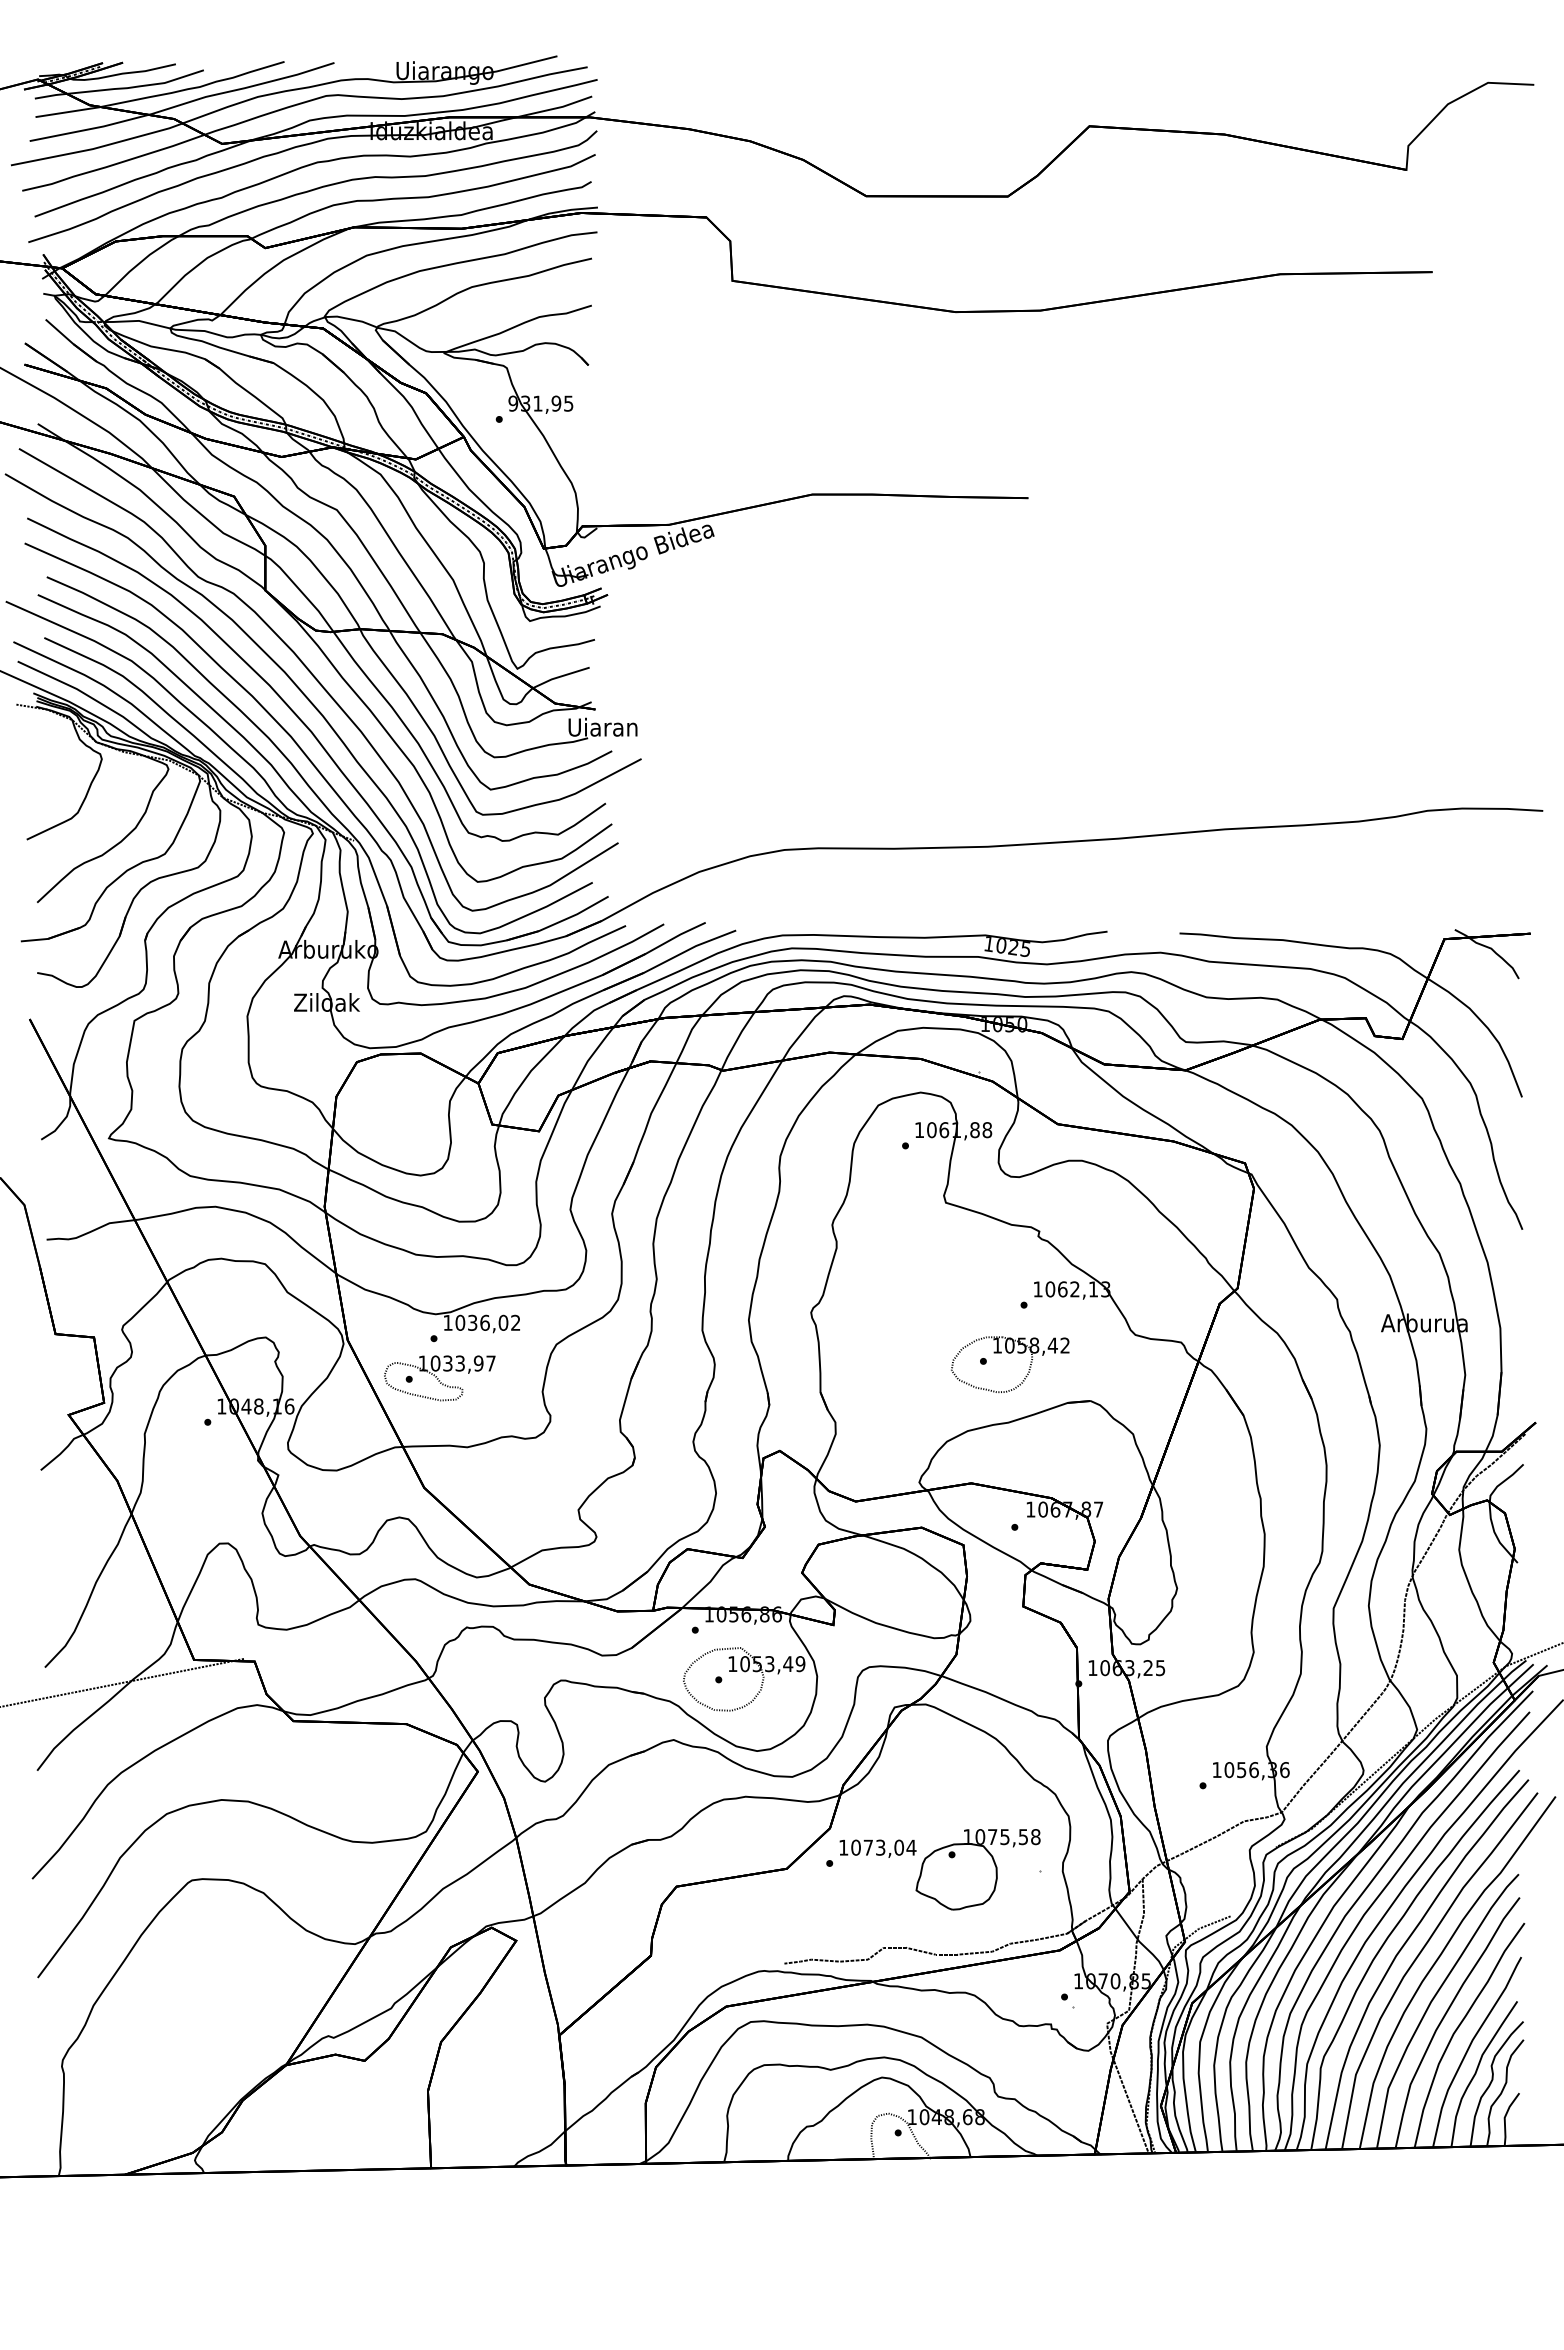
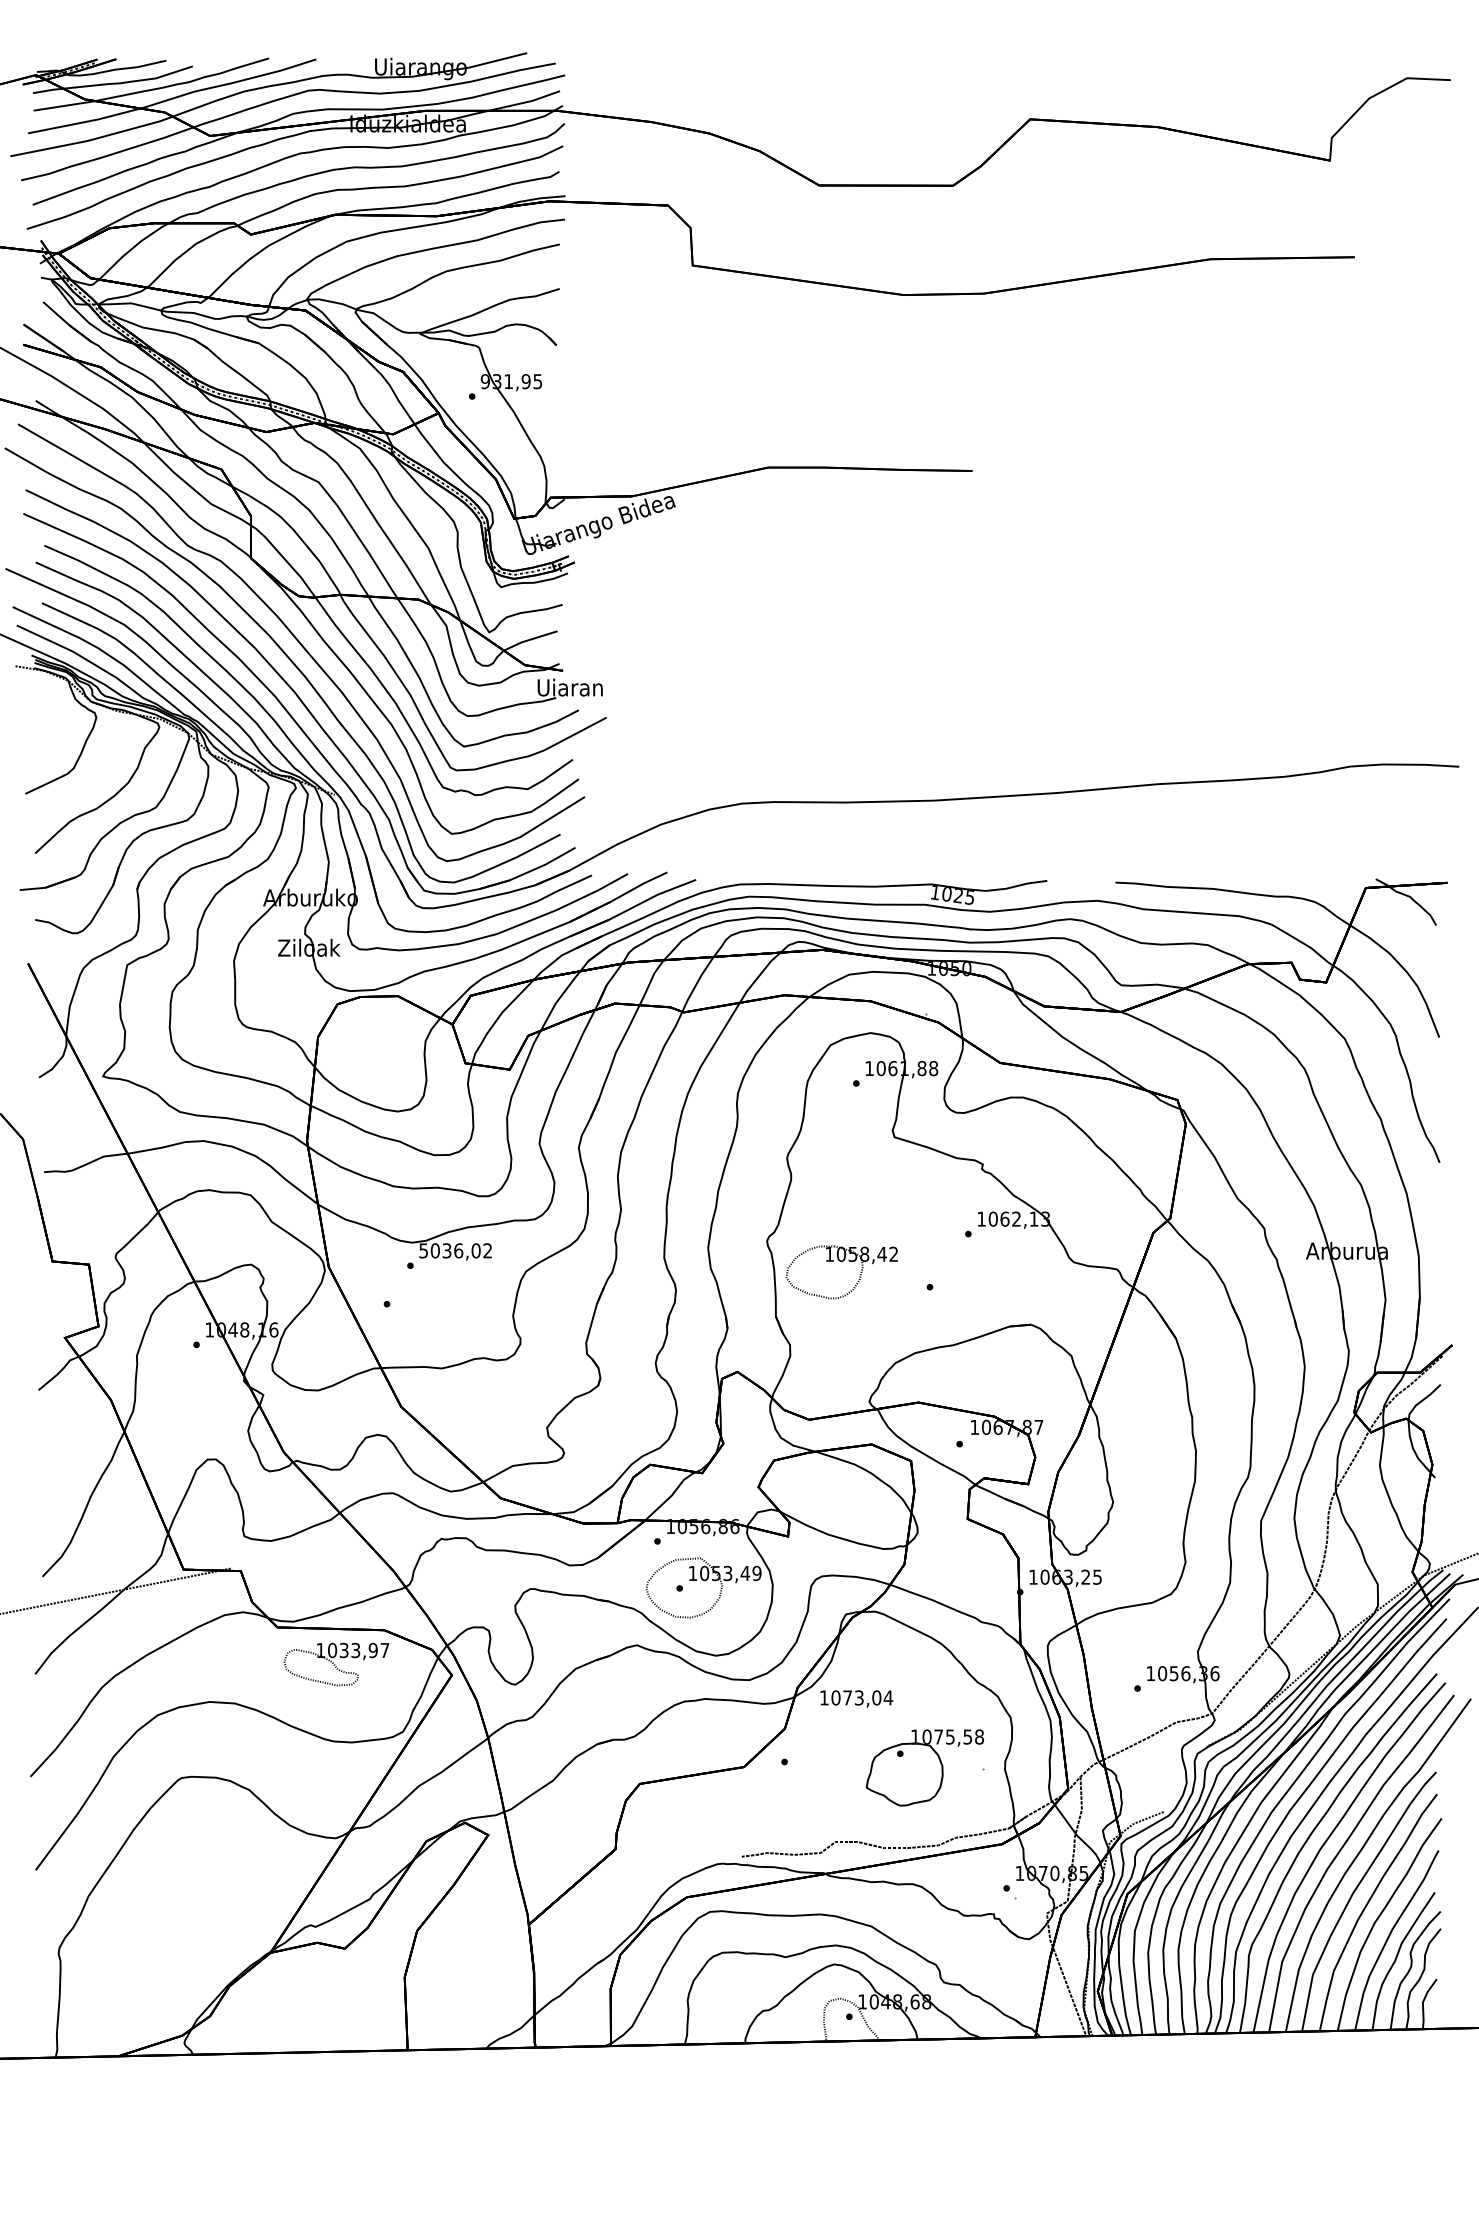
text: (447, 1322) -> (423, 1250), 1036,02 -> 5036,02
part: (1010, 1353) -> (842, 1261), moved
part: (439, 1378) -> (336, 1664), moved
text: (877, 1848) -> (856, 1698), moved

